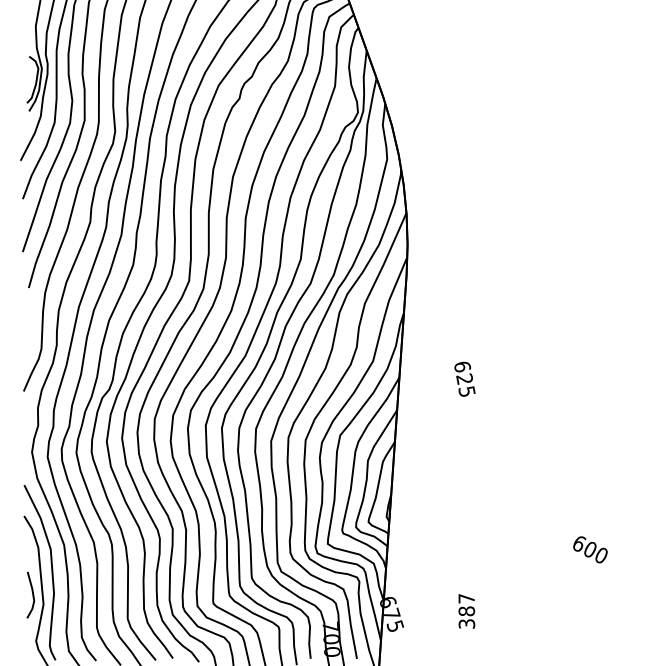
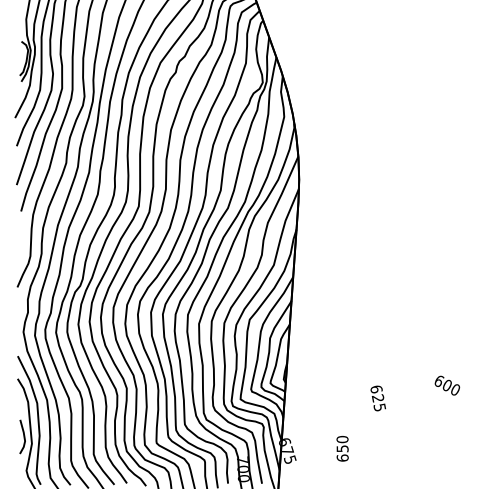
text: (463, 379) -> (377, 398), moved
text: (590, 549) -> (447, 385), moved
text: (466, 610) -> (342, 448), 387 -> 650

